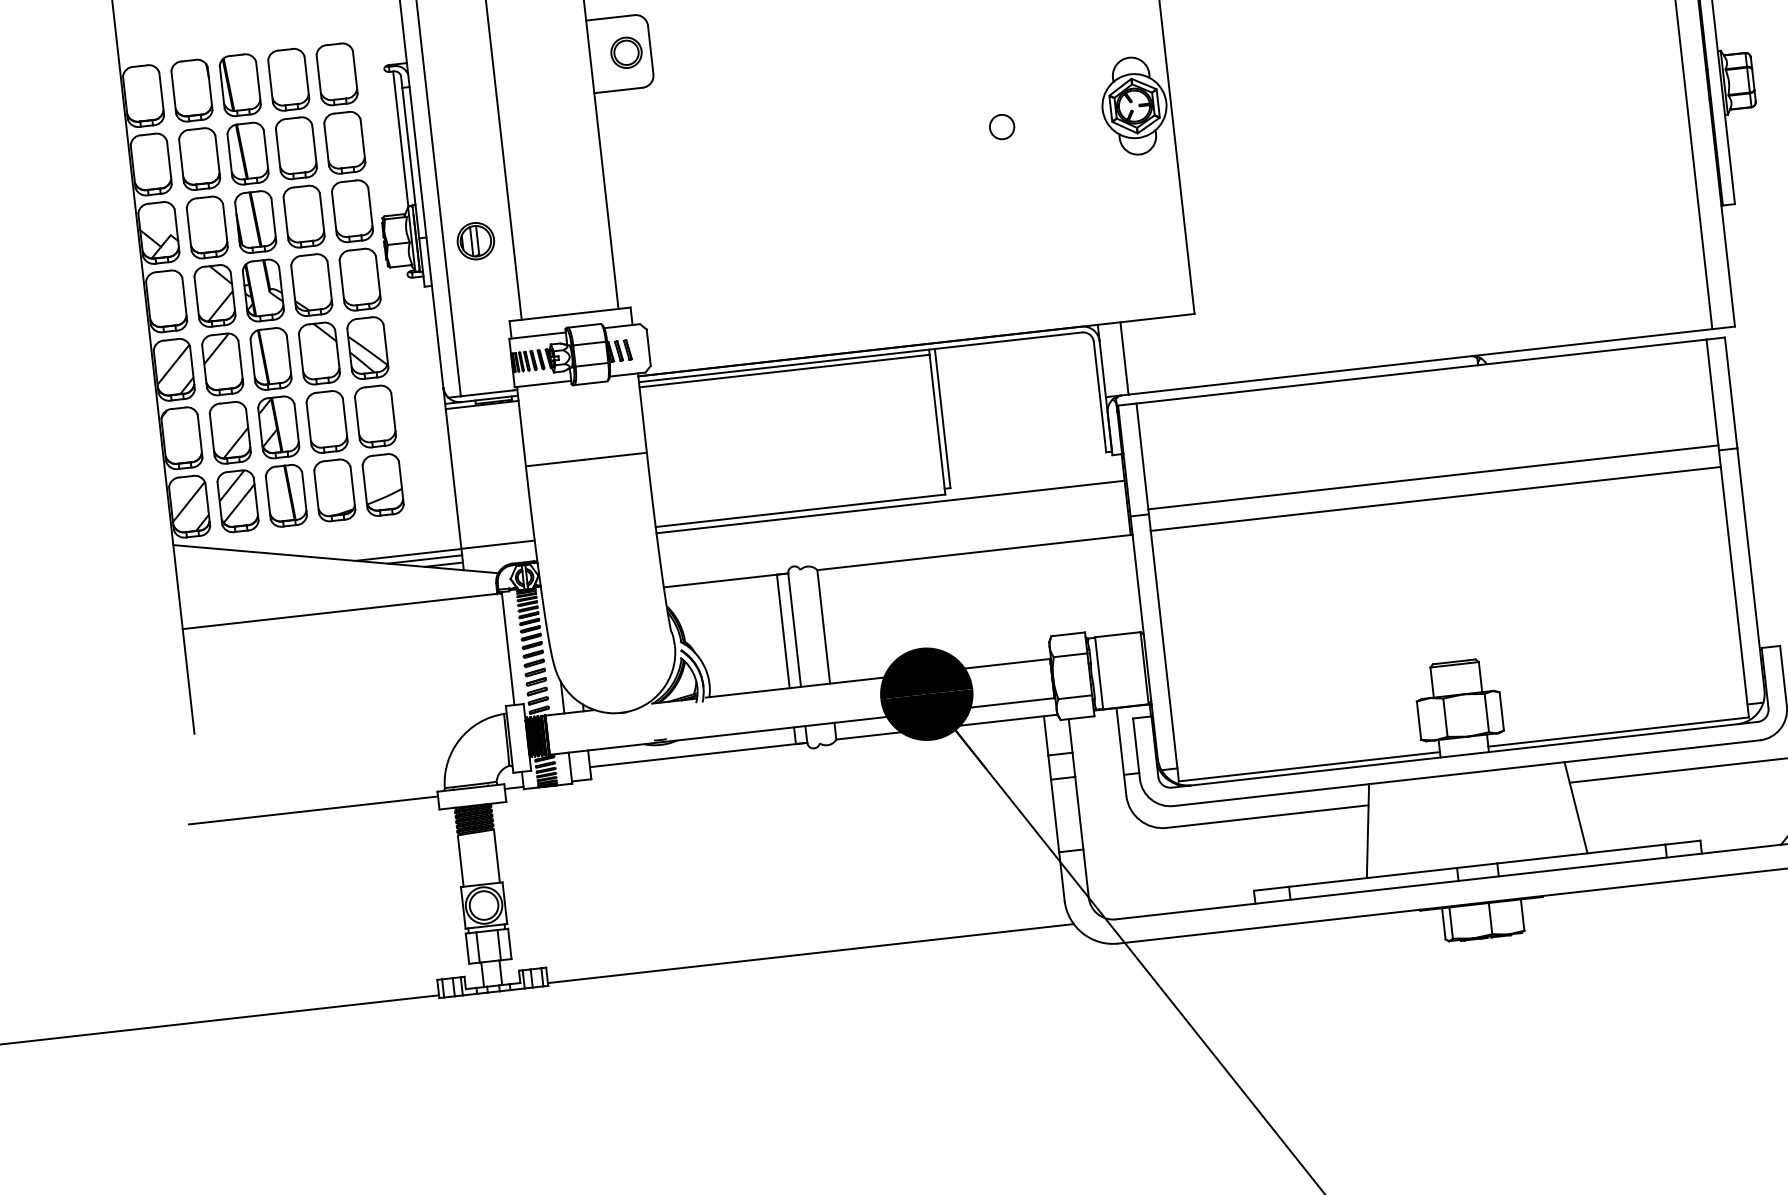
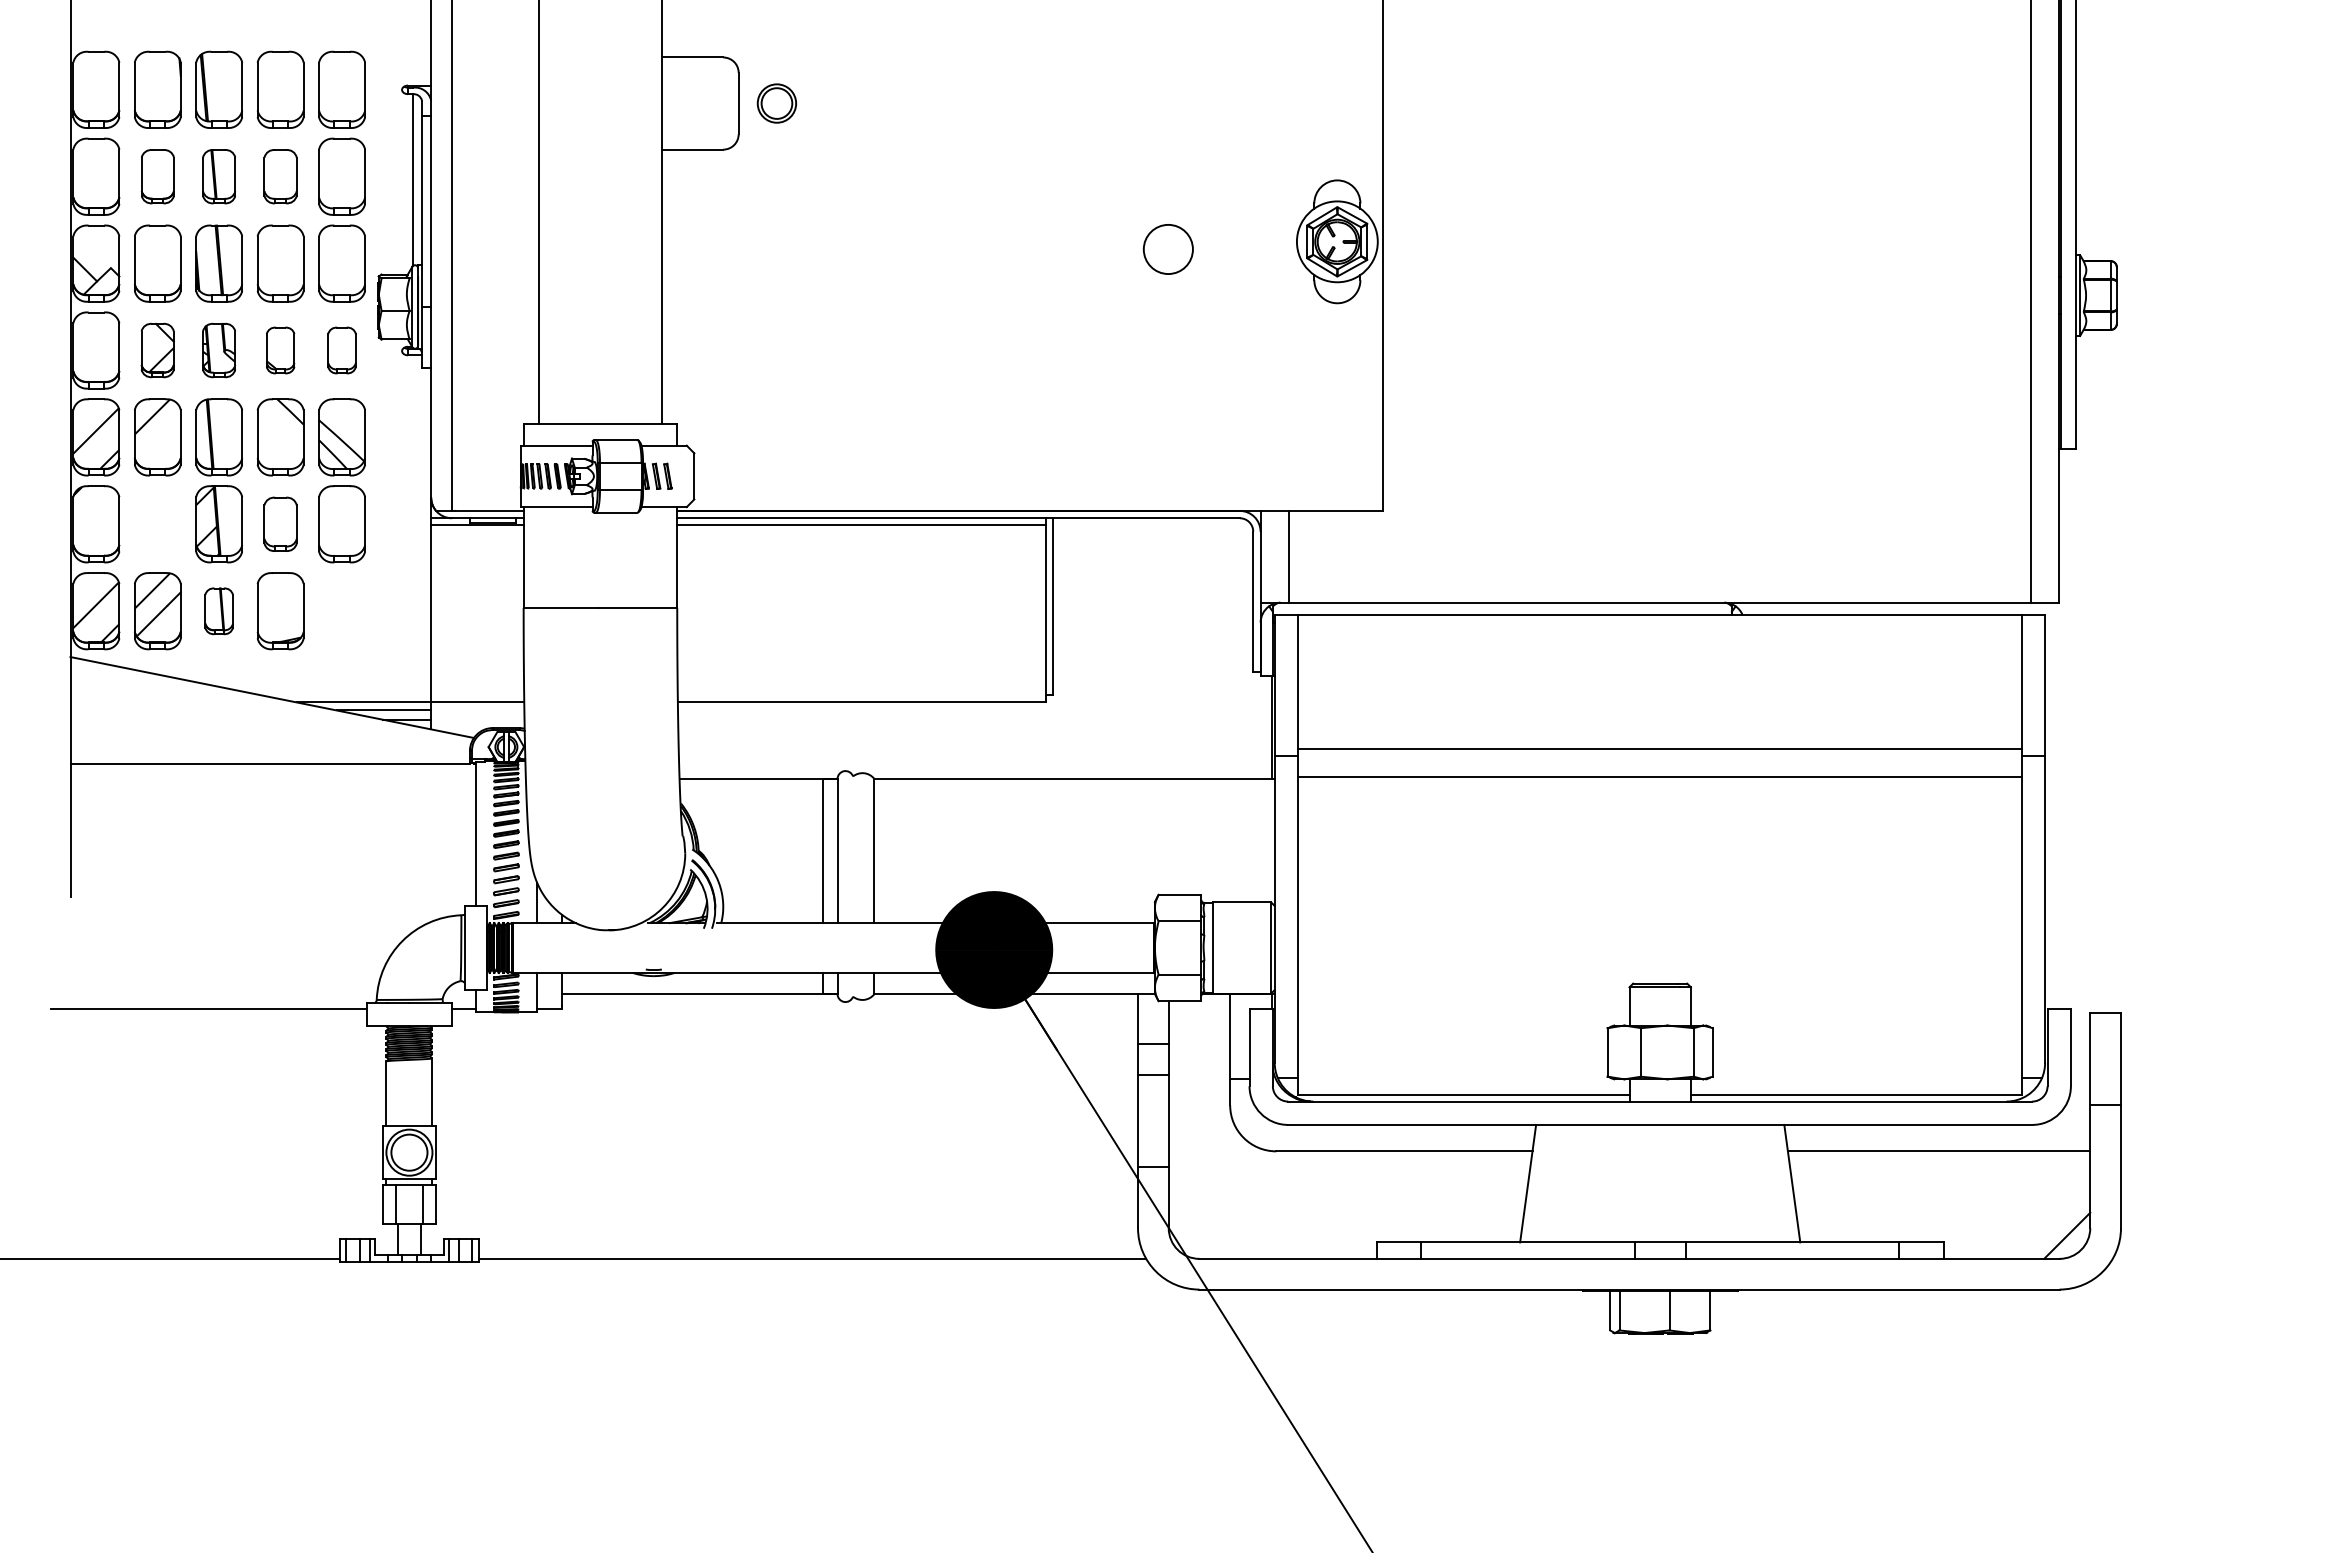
part: (626, 52) -> (776, 103), moved
circle: (1002, 127) -> (1168, 249), size x1.6
part: (296, 148) -> (280, 176), size x0.7
part: (247, 153) -> (218, 176), size x0.7
part: (199, 158) -> (157, 176), size x0.7
part: (475, 241) -> (492, 318), removed
part: (359, 279) -> (341, 350), size x0.6
part: (311, 285) -> (280, 350), size x0.6
part: (262, 290) -> (218, 350), size x0.7
part: (214, 295) -> (157, 350), size x0.7
part: (327, 422) -> (280, 524), size x0.7
part: (230, 433) -> (157, 524), removed
part: (382, 485) -> (341, 611), removed
part: (285, 496) -> (218, 611), size x0.6
line: (890, 507) -> (974, 710), removed

